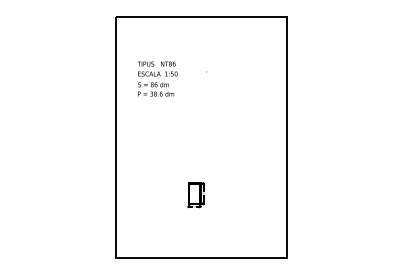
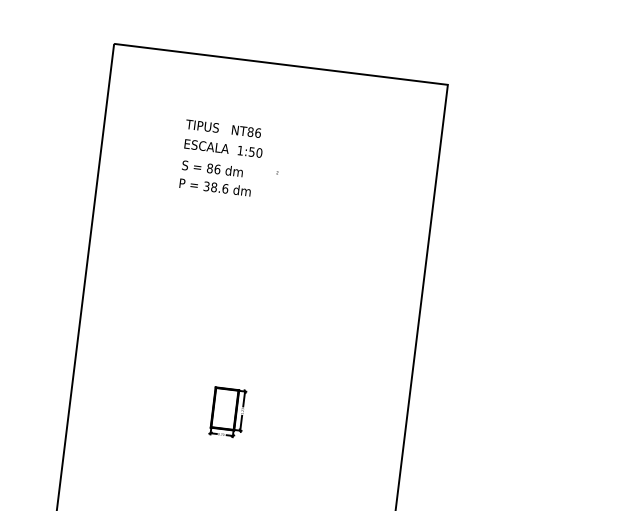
text: (157, 78) -> (221, 157), moved

